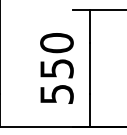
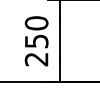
text: (56, 94) -> (36, 59), 550 -> 250

